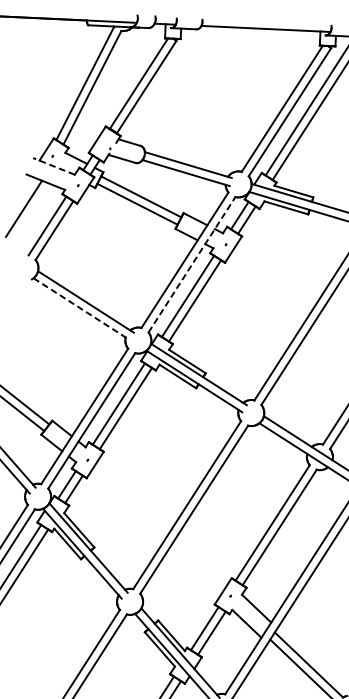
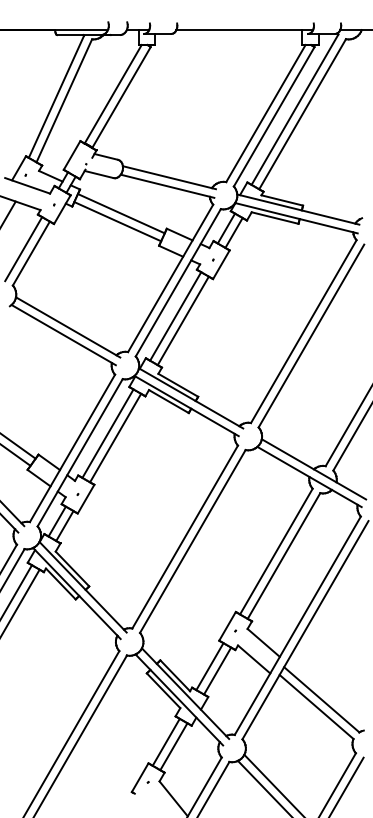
line: (53, 166) -> (27, 185), dashed -> solid
line: (192, 264) -> (178, 282), dashed -> solid
line: (82, 309) -> (64, 335), dashed -> solid

